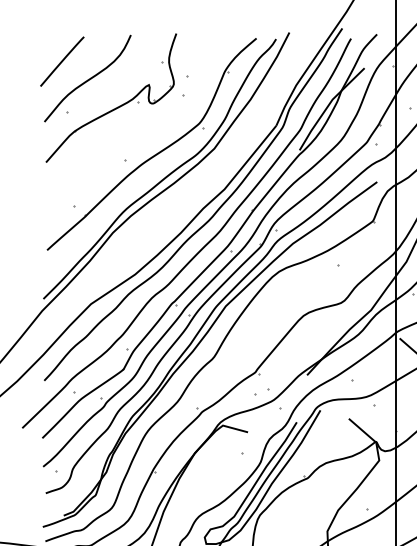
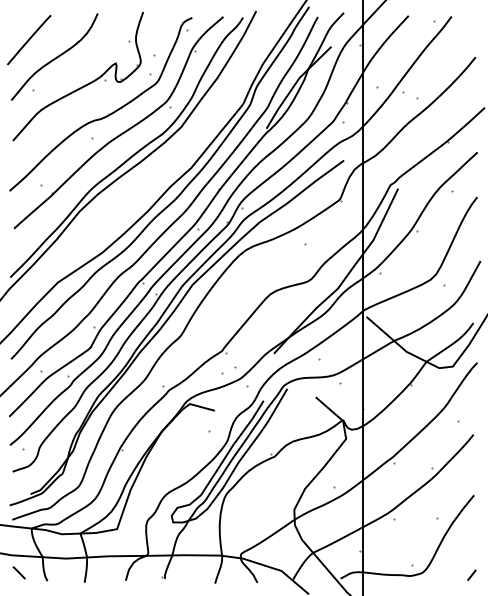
part: (139, 137) -> (106, 115), added

